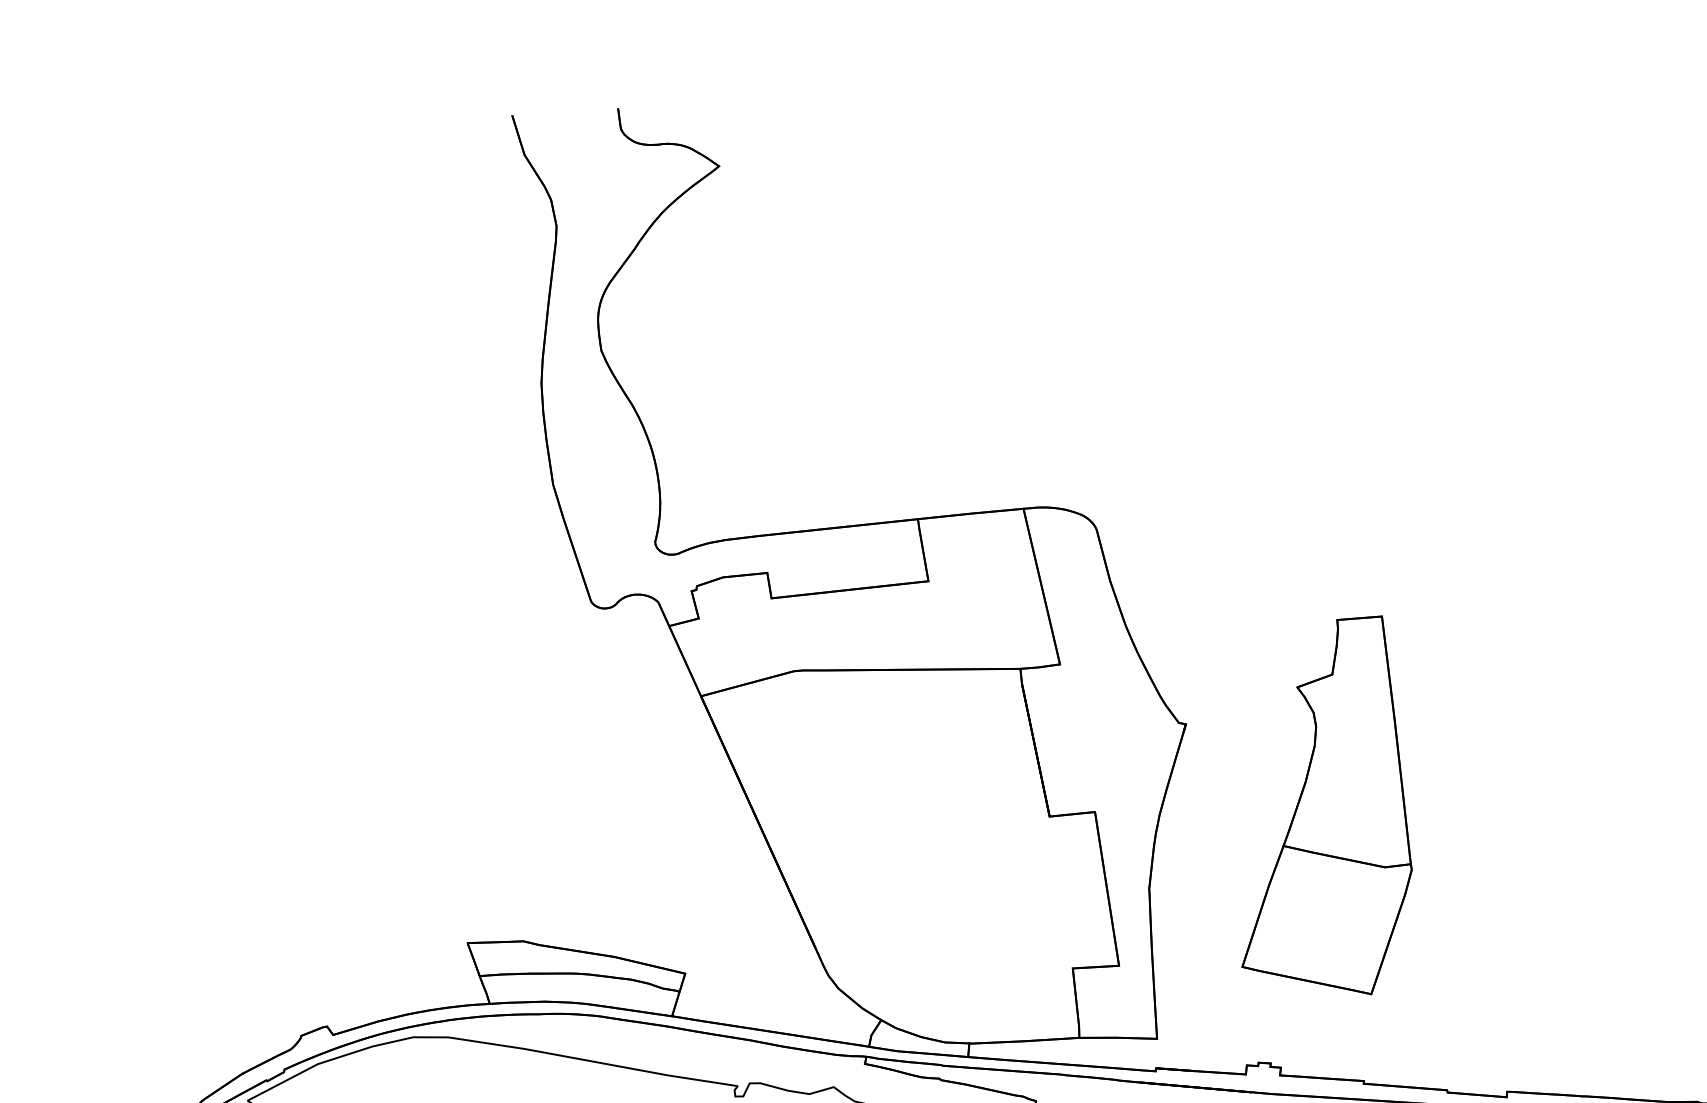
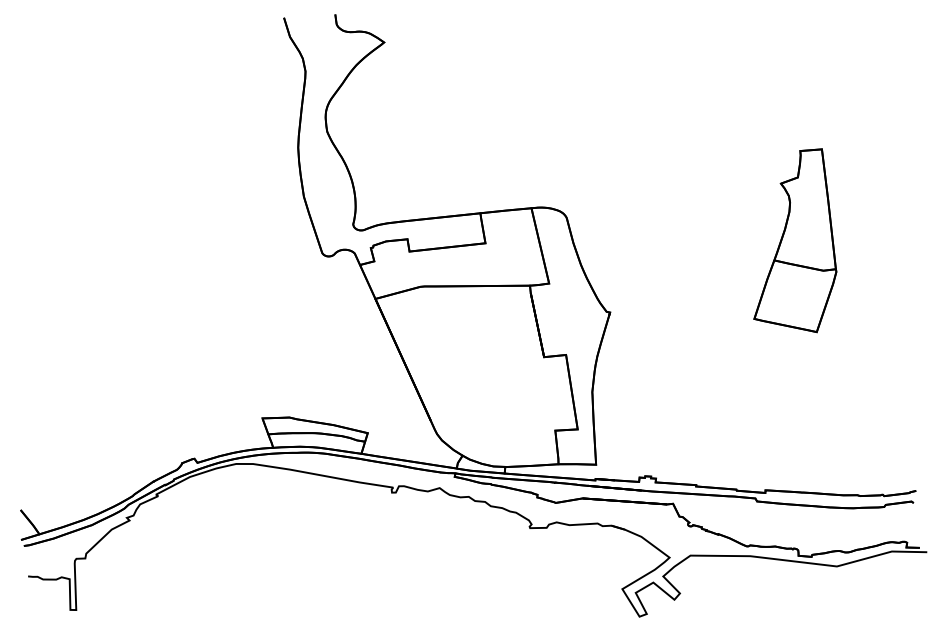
part: (1327, 804) -> (795, 240), moved

